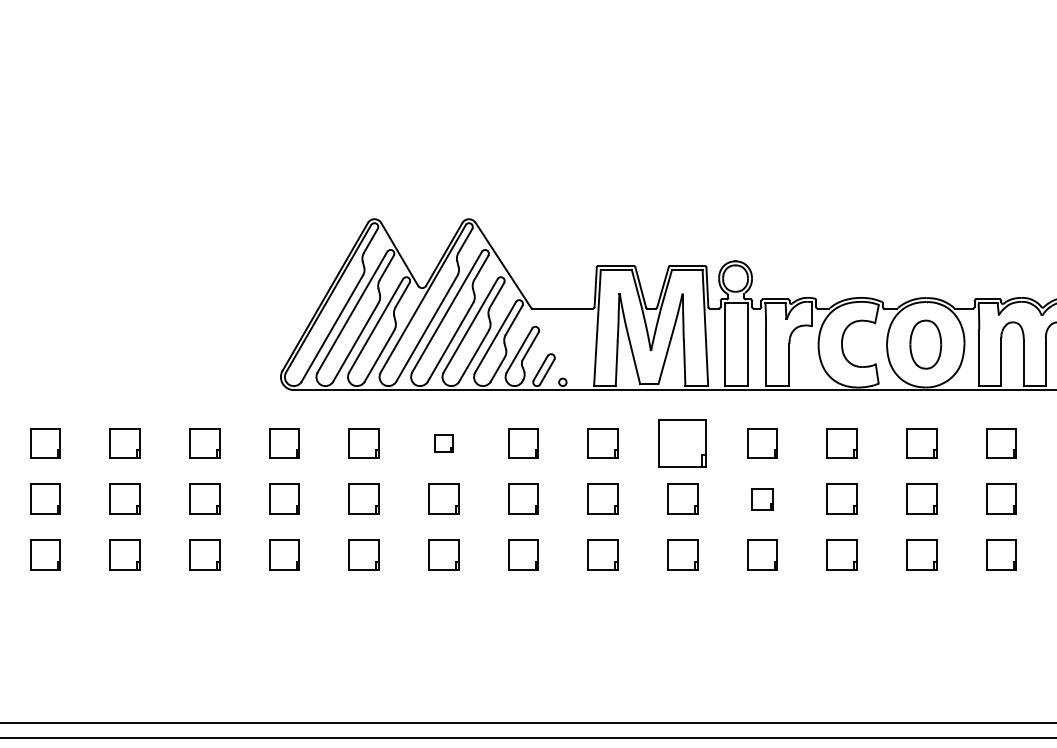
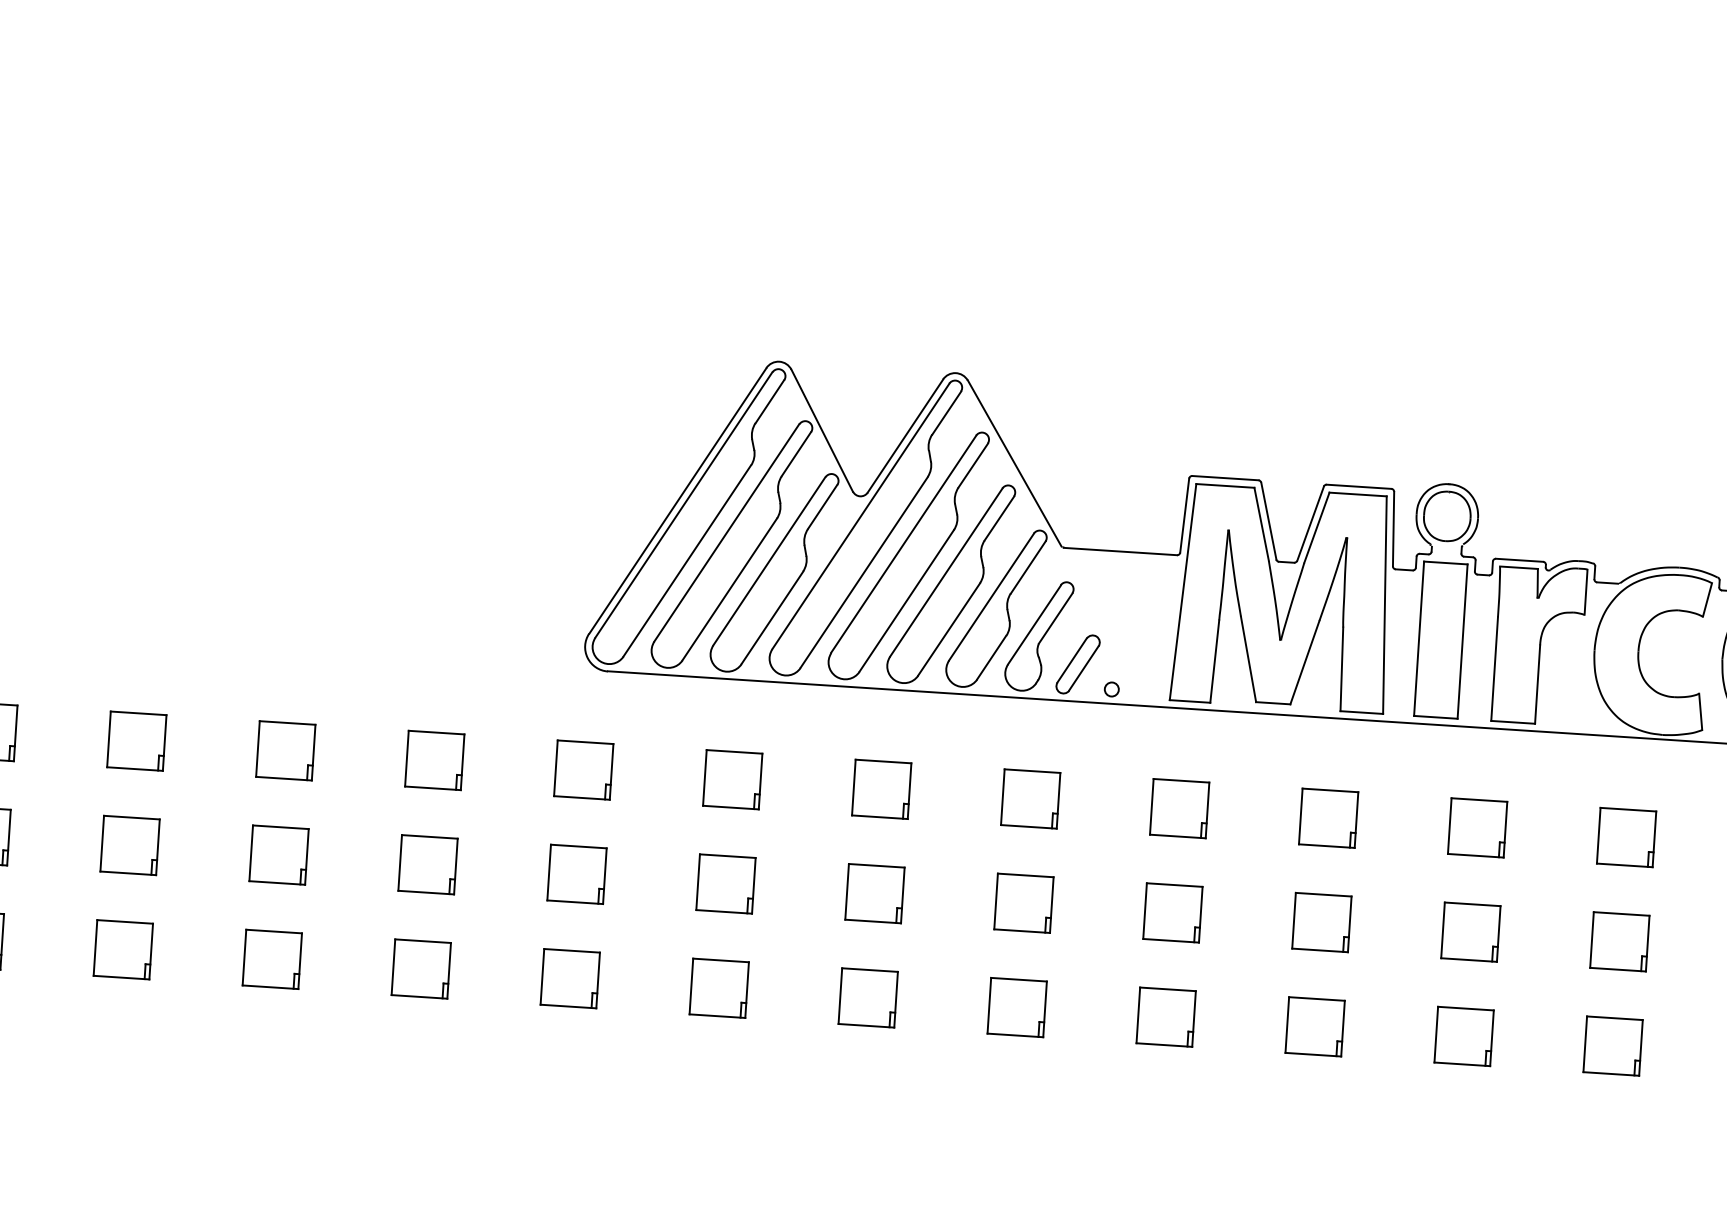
part: (443, 443) -> (881, 789), size x1.67
part: (682, 443) -> (1328, 818), size x0.62
part: (762, 498) -> (1471, 930), size x1.43

